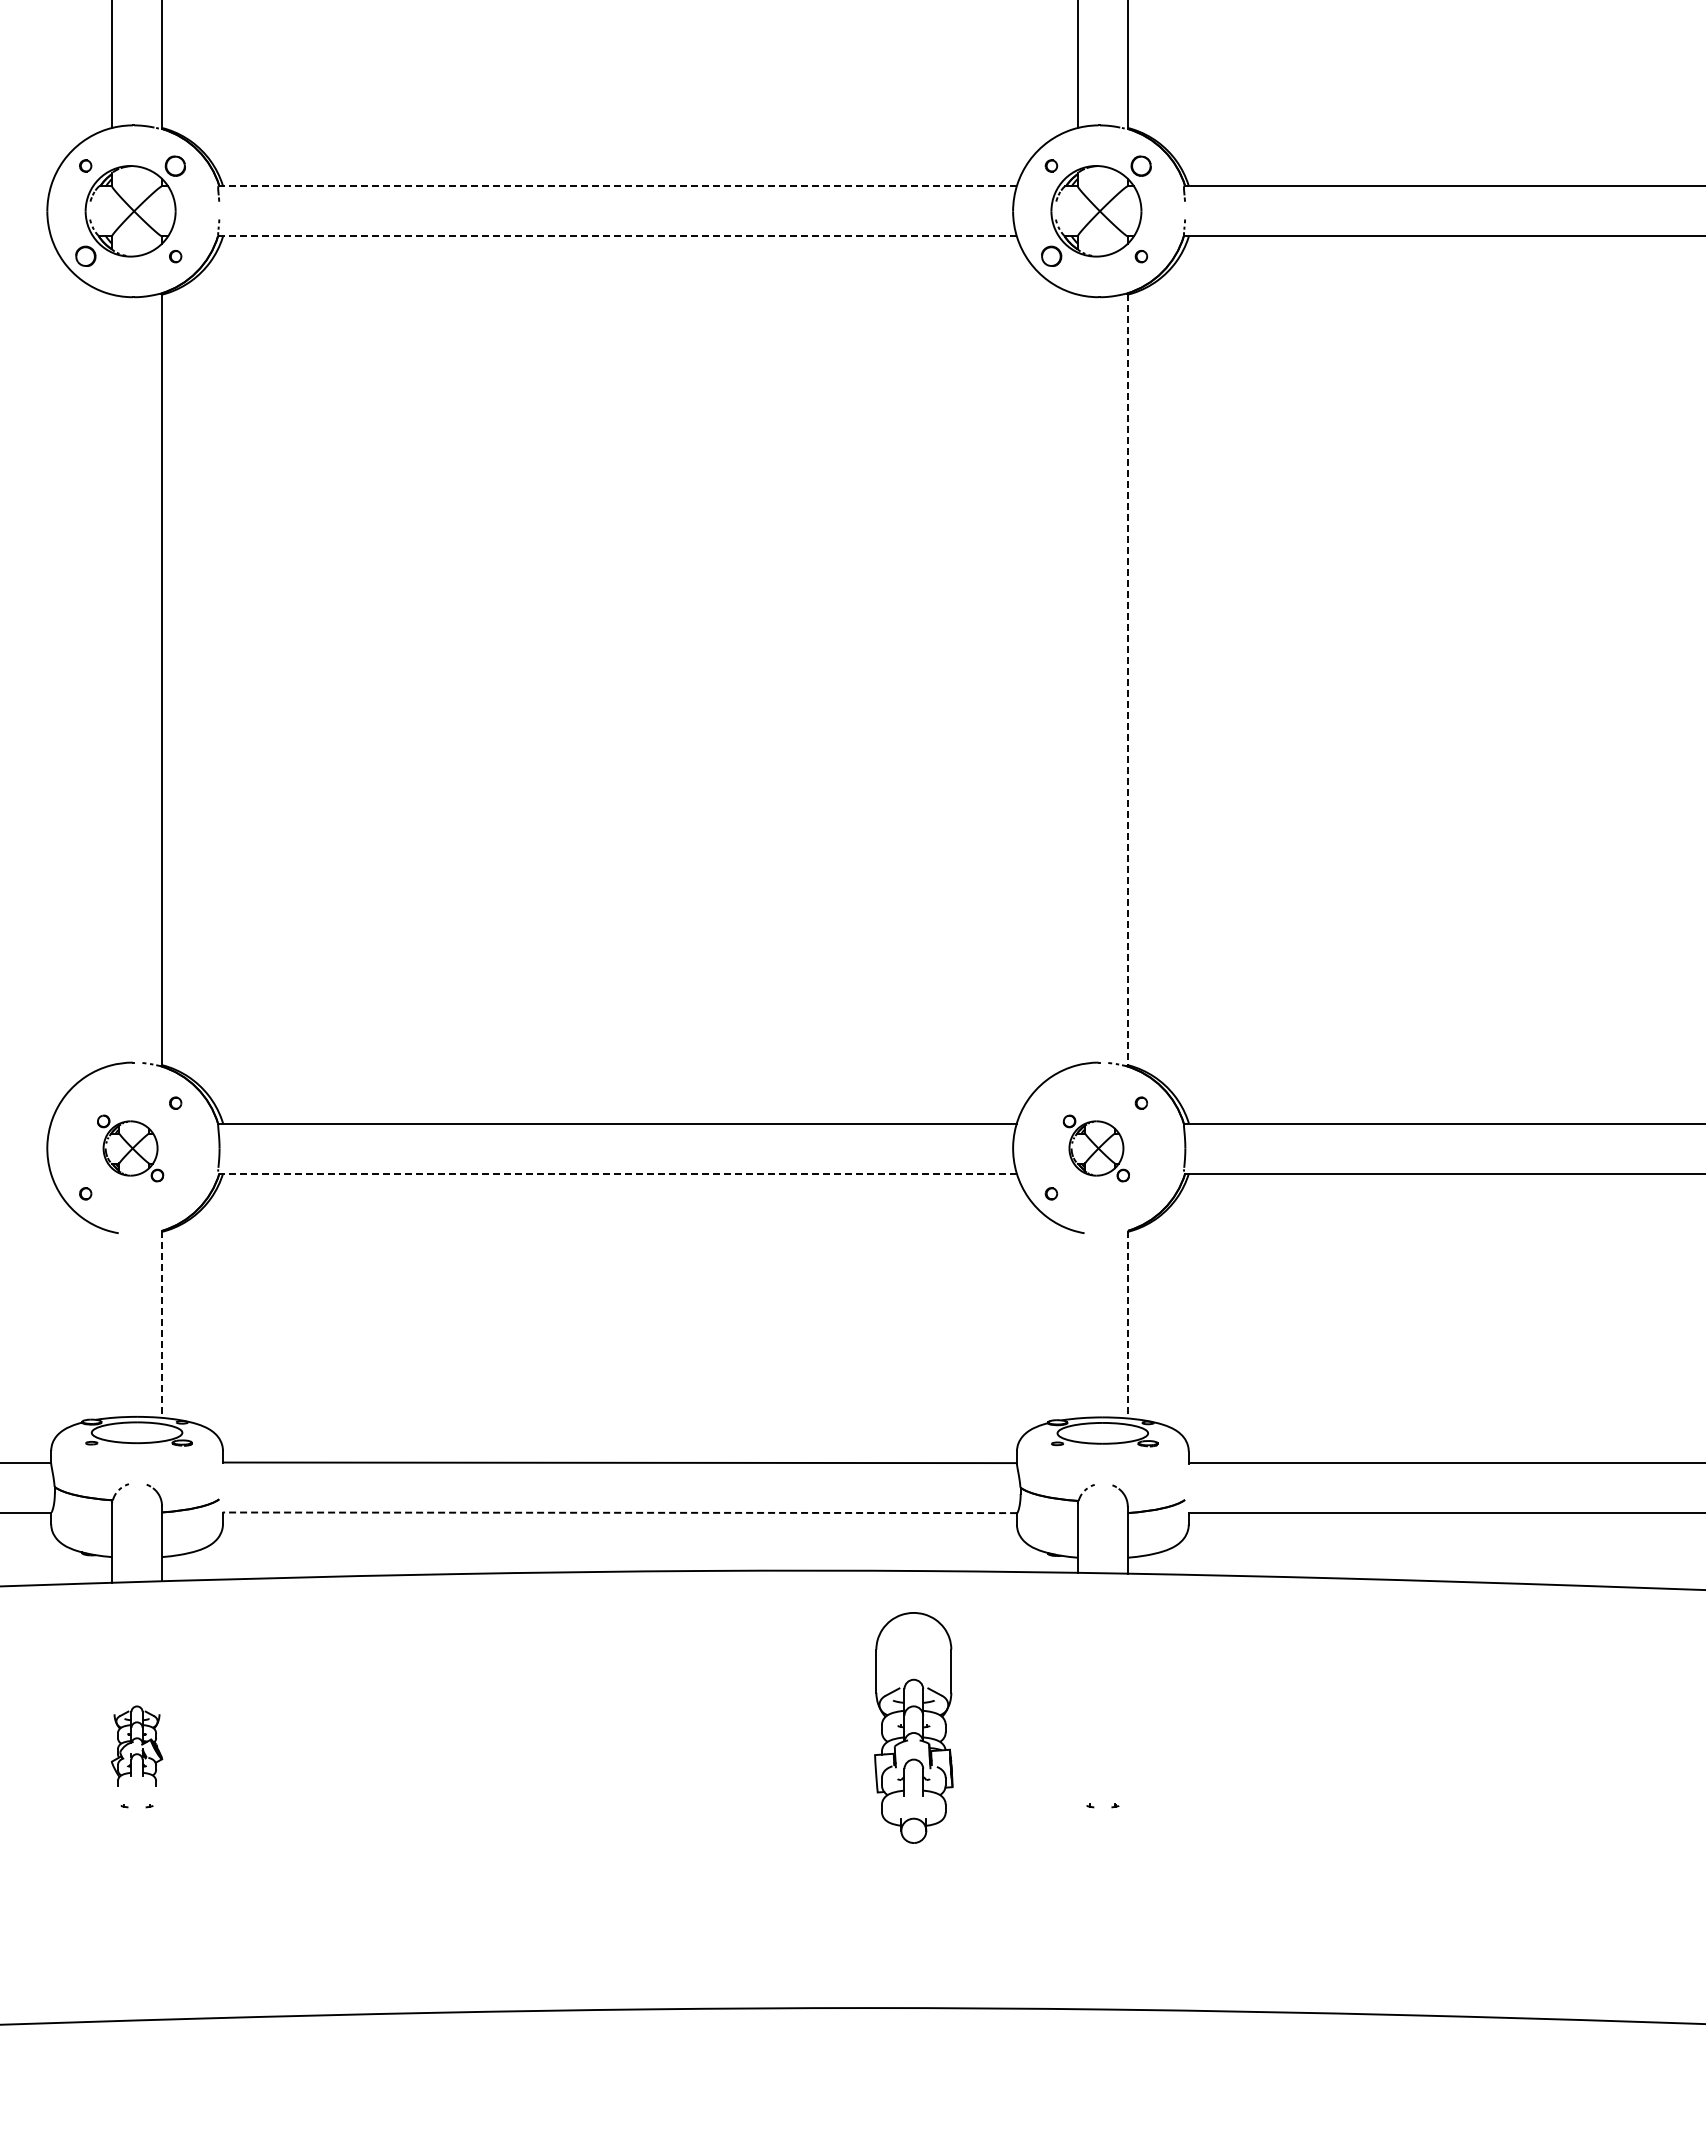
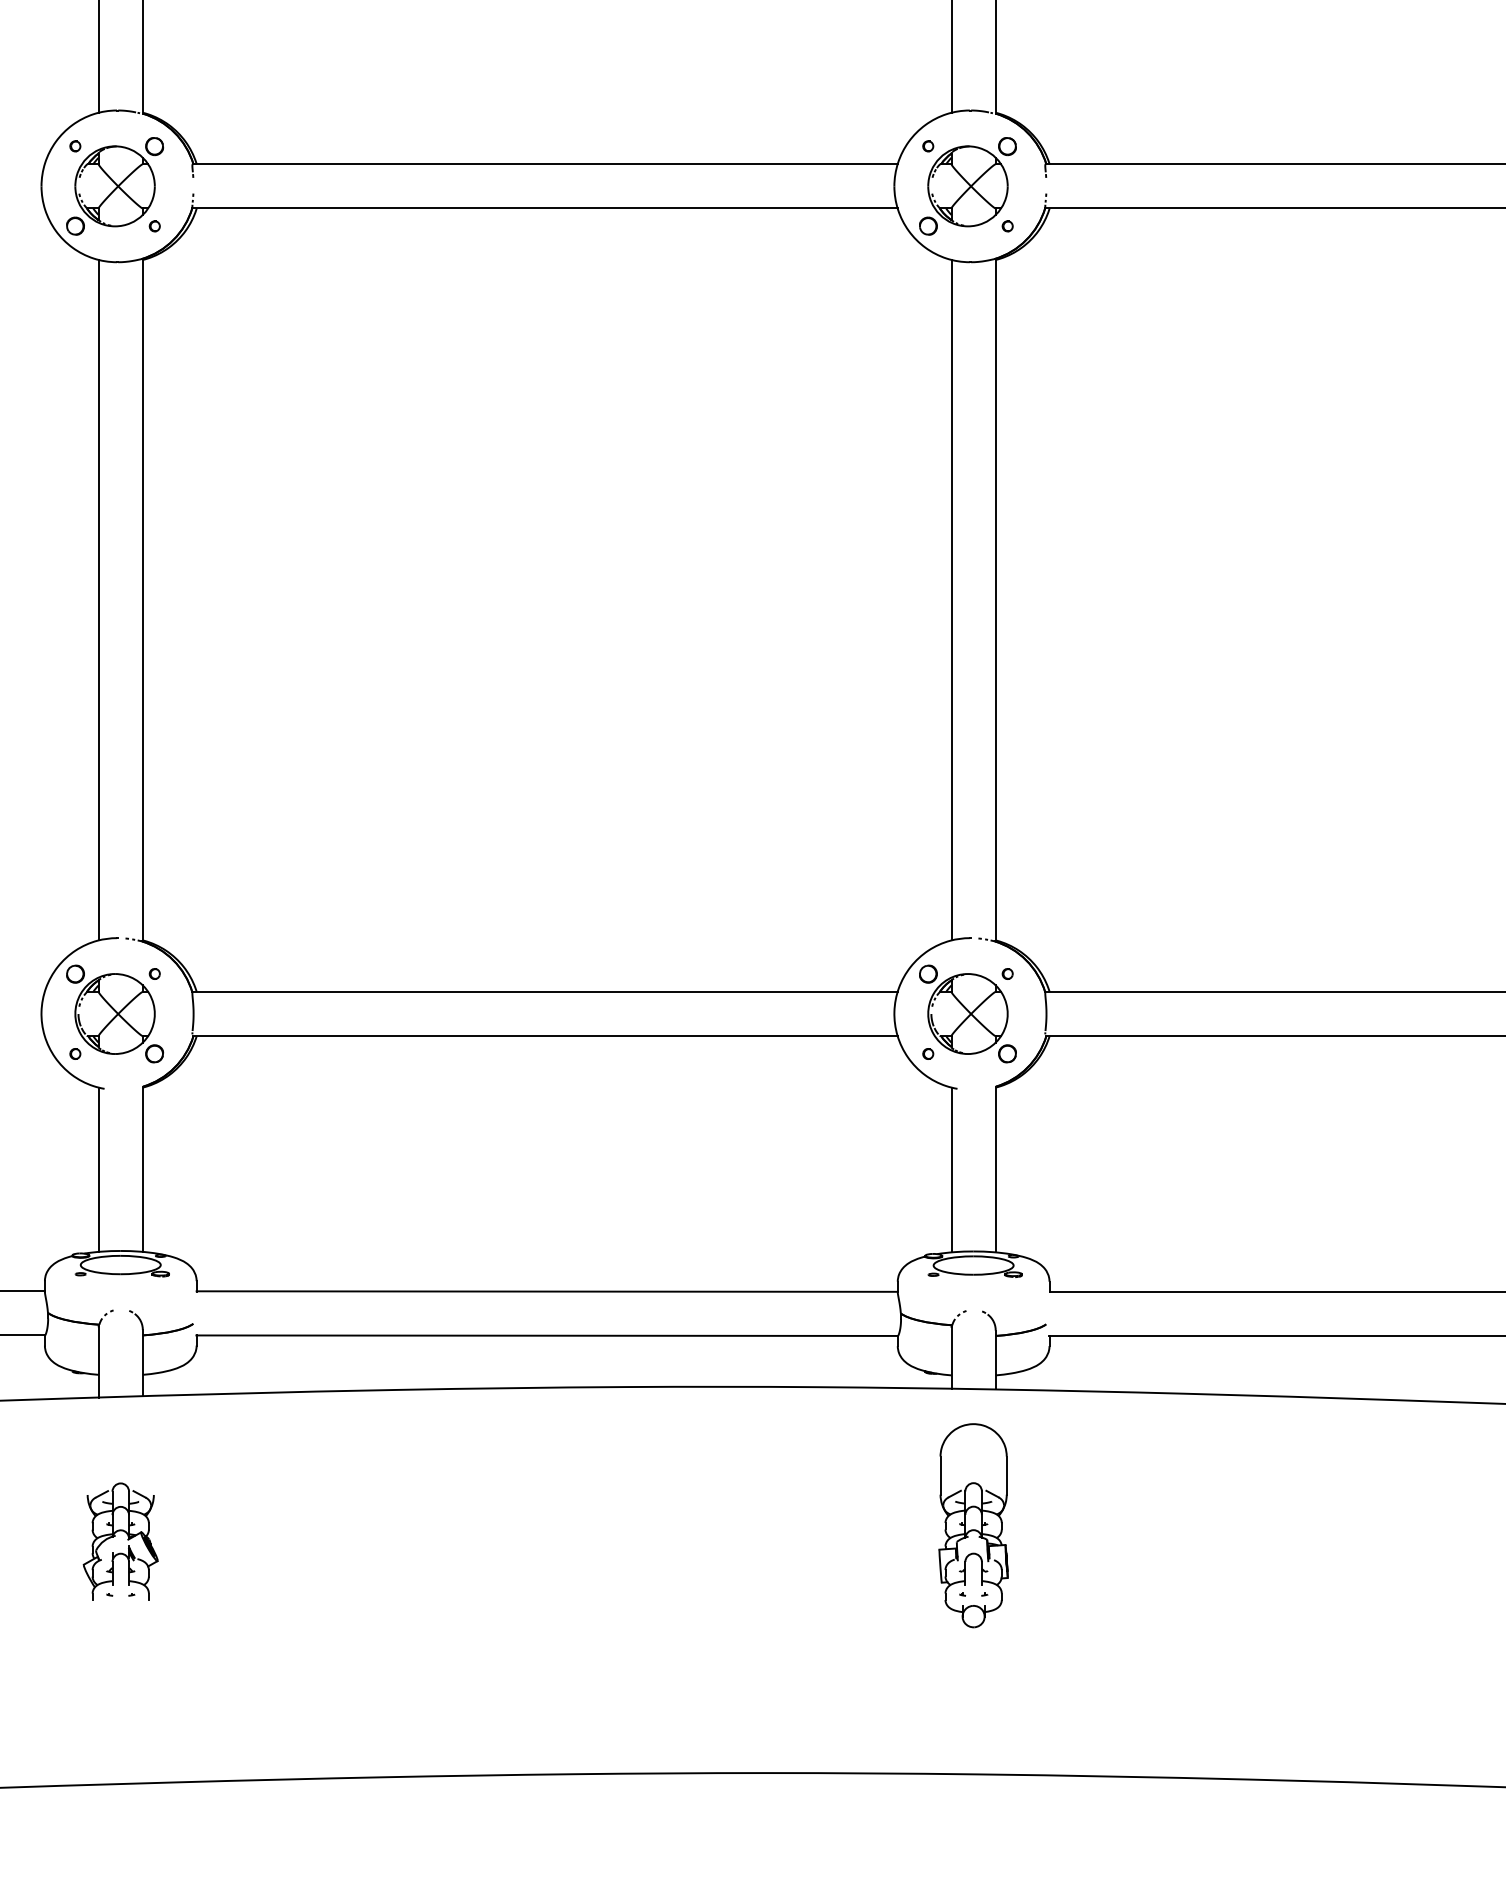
line: (617, 186) -> (545, 164), dashed -> solid
line: (616, 236) -> (544, 208), dashed -> solid
line: (112, 679) -> (99, 599), added
line: (1077, 679) -> (951, 599), added
line: (1127, 680) -> (995, 600), dashed -> solid
part: (130, 1148) -> (114, 1013), size x1.67
part: (1096, 1148) -> (968, 1013), size x1.67
line: (617, 1173) -> (545, 1036), dashed -> solid
line: (112, 1324) -> (99, 1169), added
line: (162, 1324) -> (143, 1169), dashed -> solid
line: (1077, 1324) -> (951, 1169), added
line: (1127, 1324) -> (995, 1169), dashed -> solid
line: (619, 1512) -> (546, 1335), dashed -> solid
part: (913, 1727) -> (973, 1525), moved
part: (136, 1745) -> (120, 1541), size x1.67

